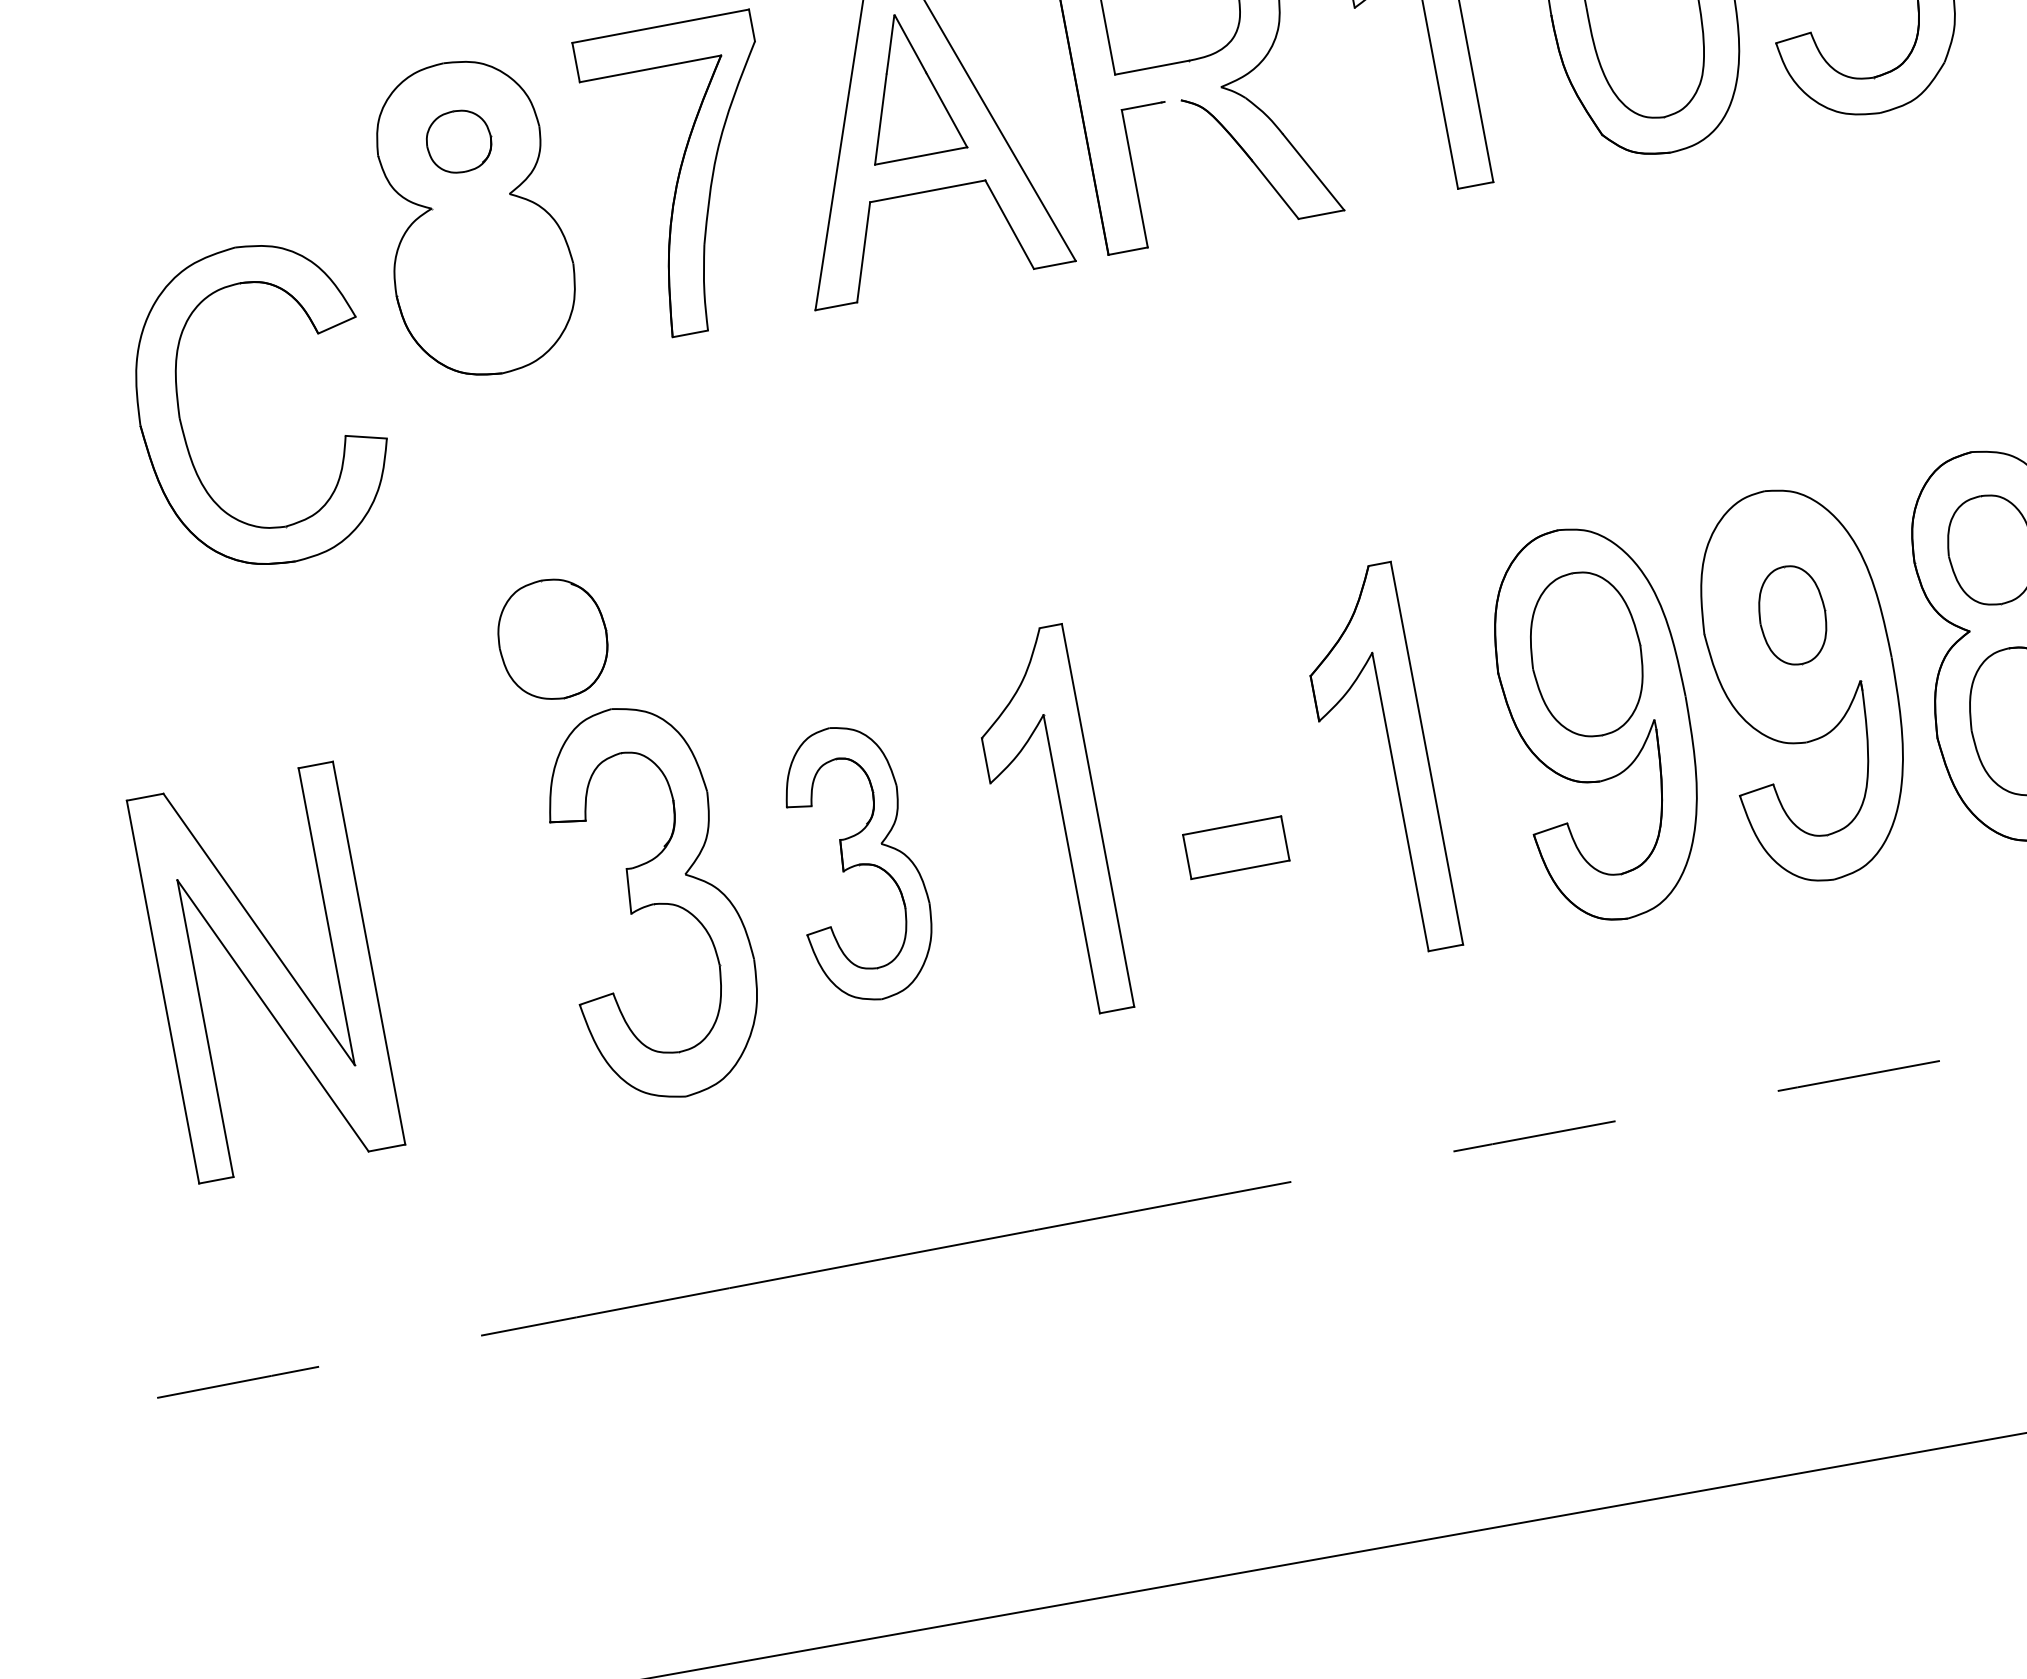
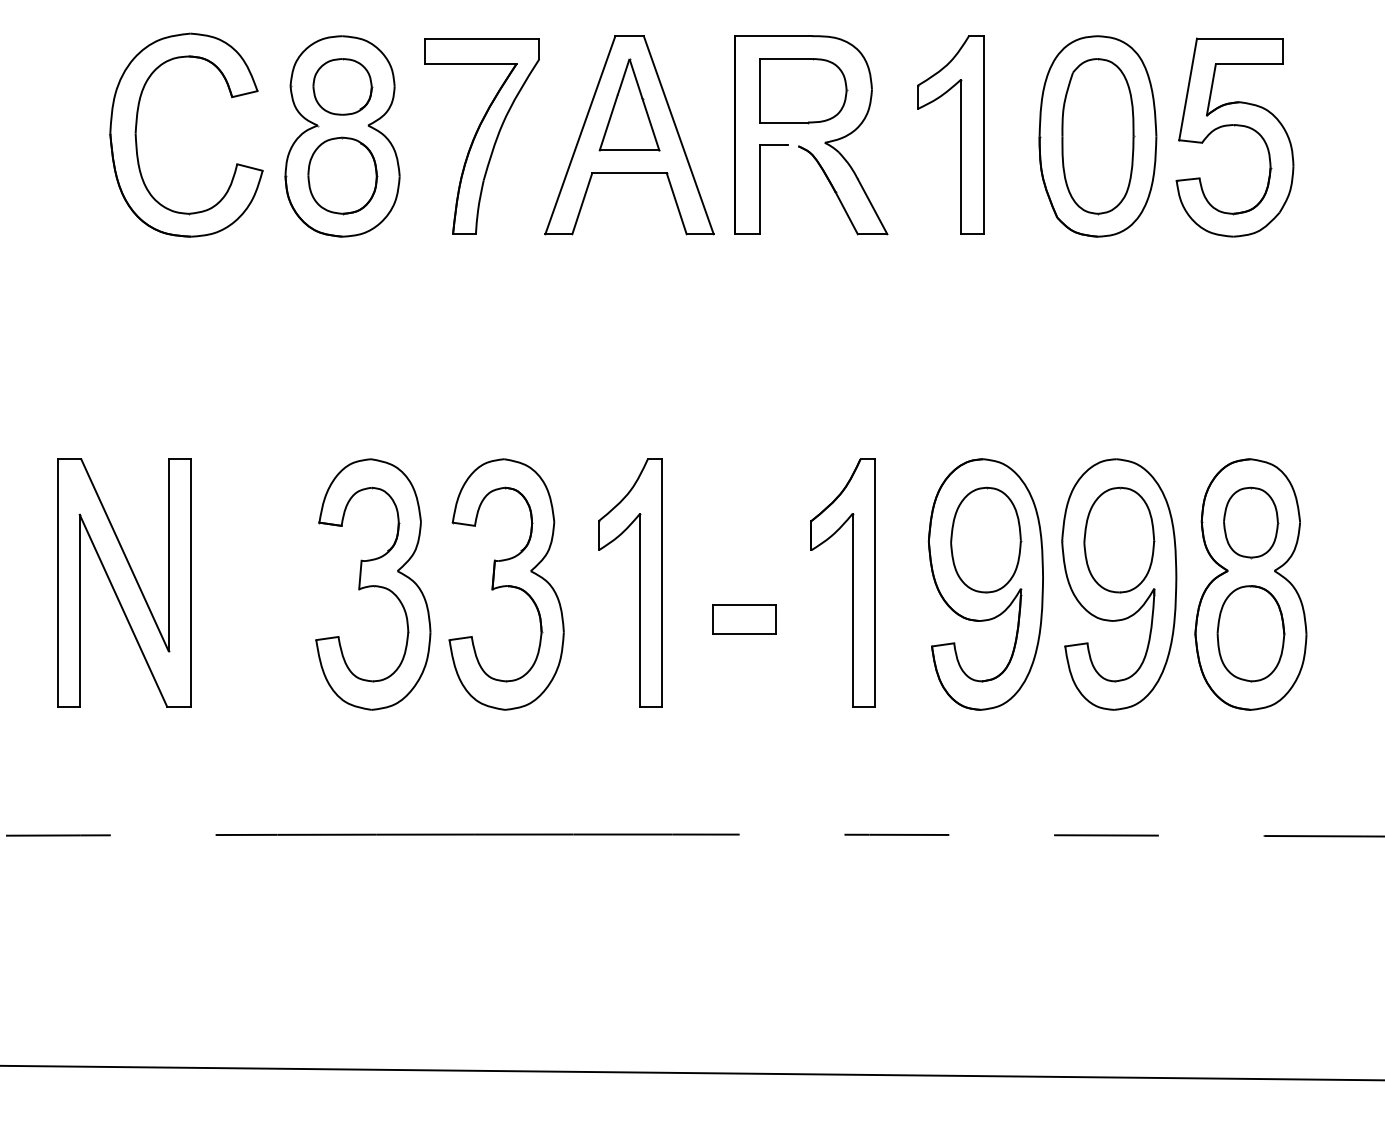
part: (458, 141) -> (342, 86), size x1.43
part: (185, 431) -> (137, 142), moved
part: (1792, 614) -> (1119, 539), size x1.67
part: (552, 639) -> (342, 175), moved
part: (857, 863) -> (506, 584), size x1.43

